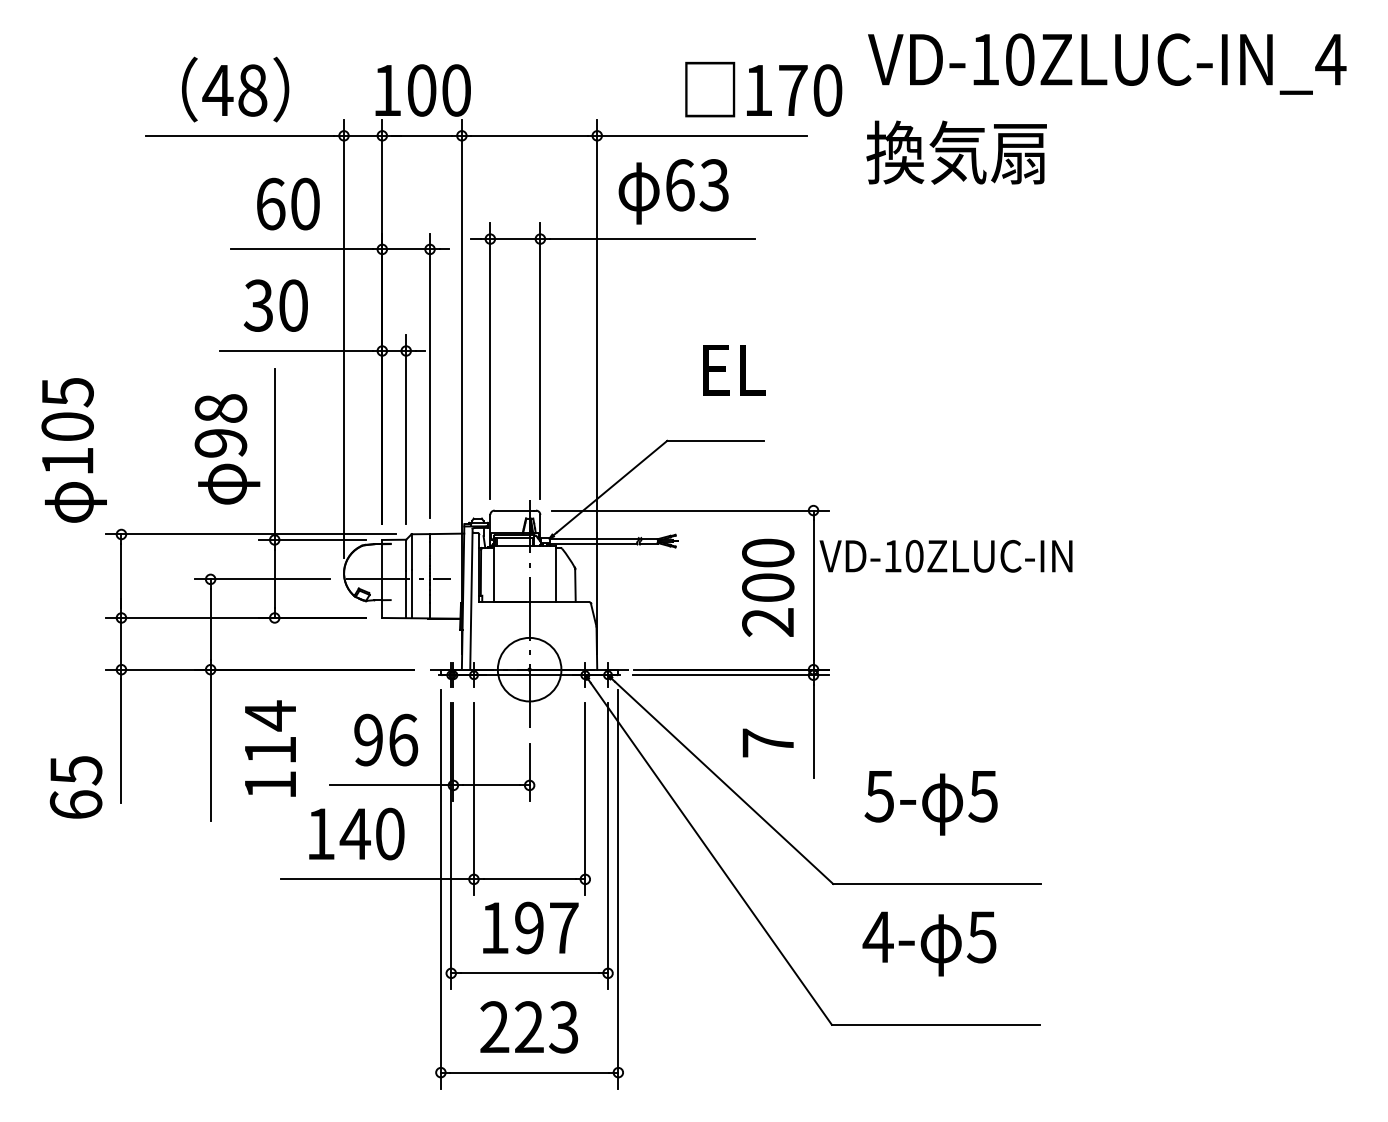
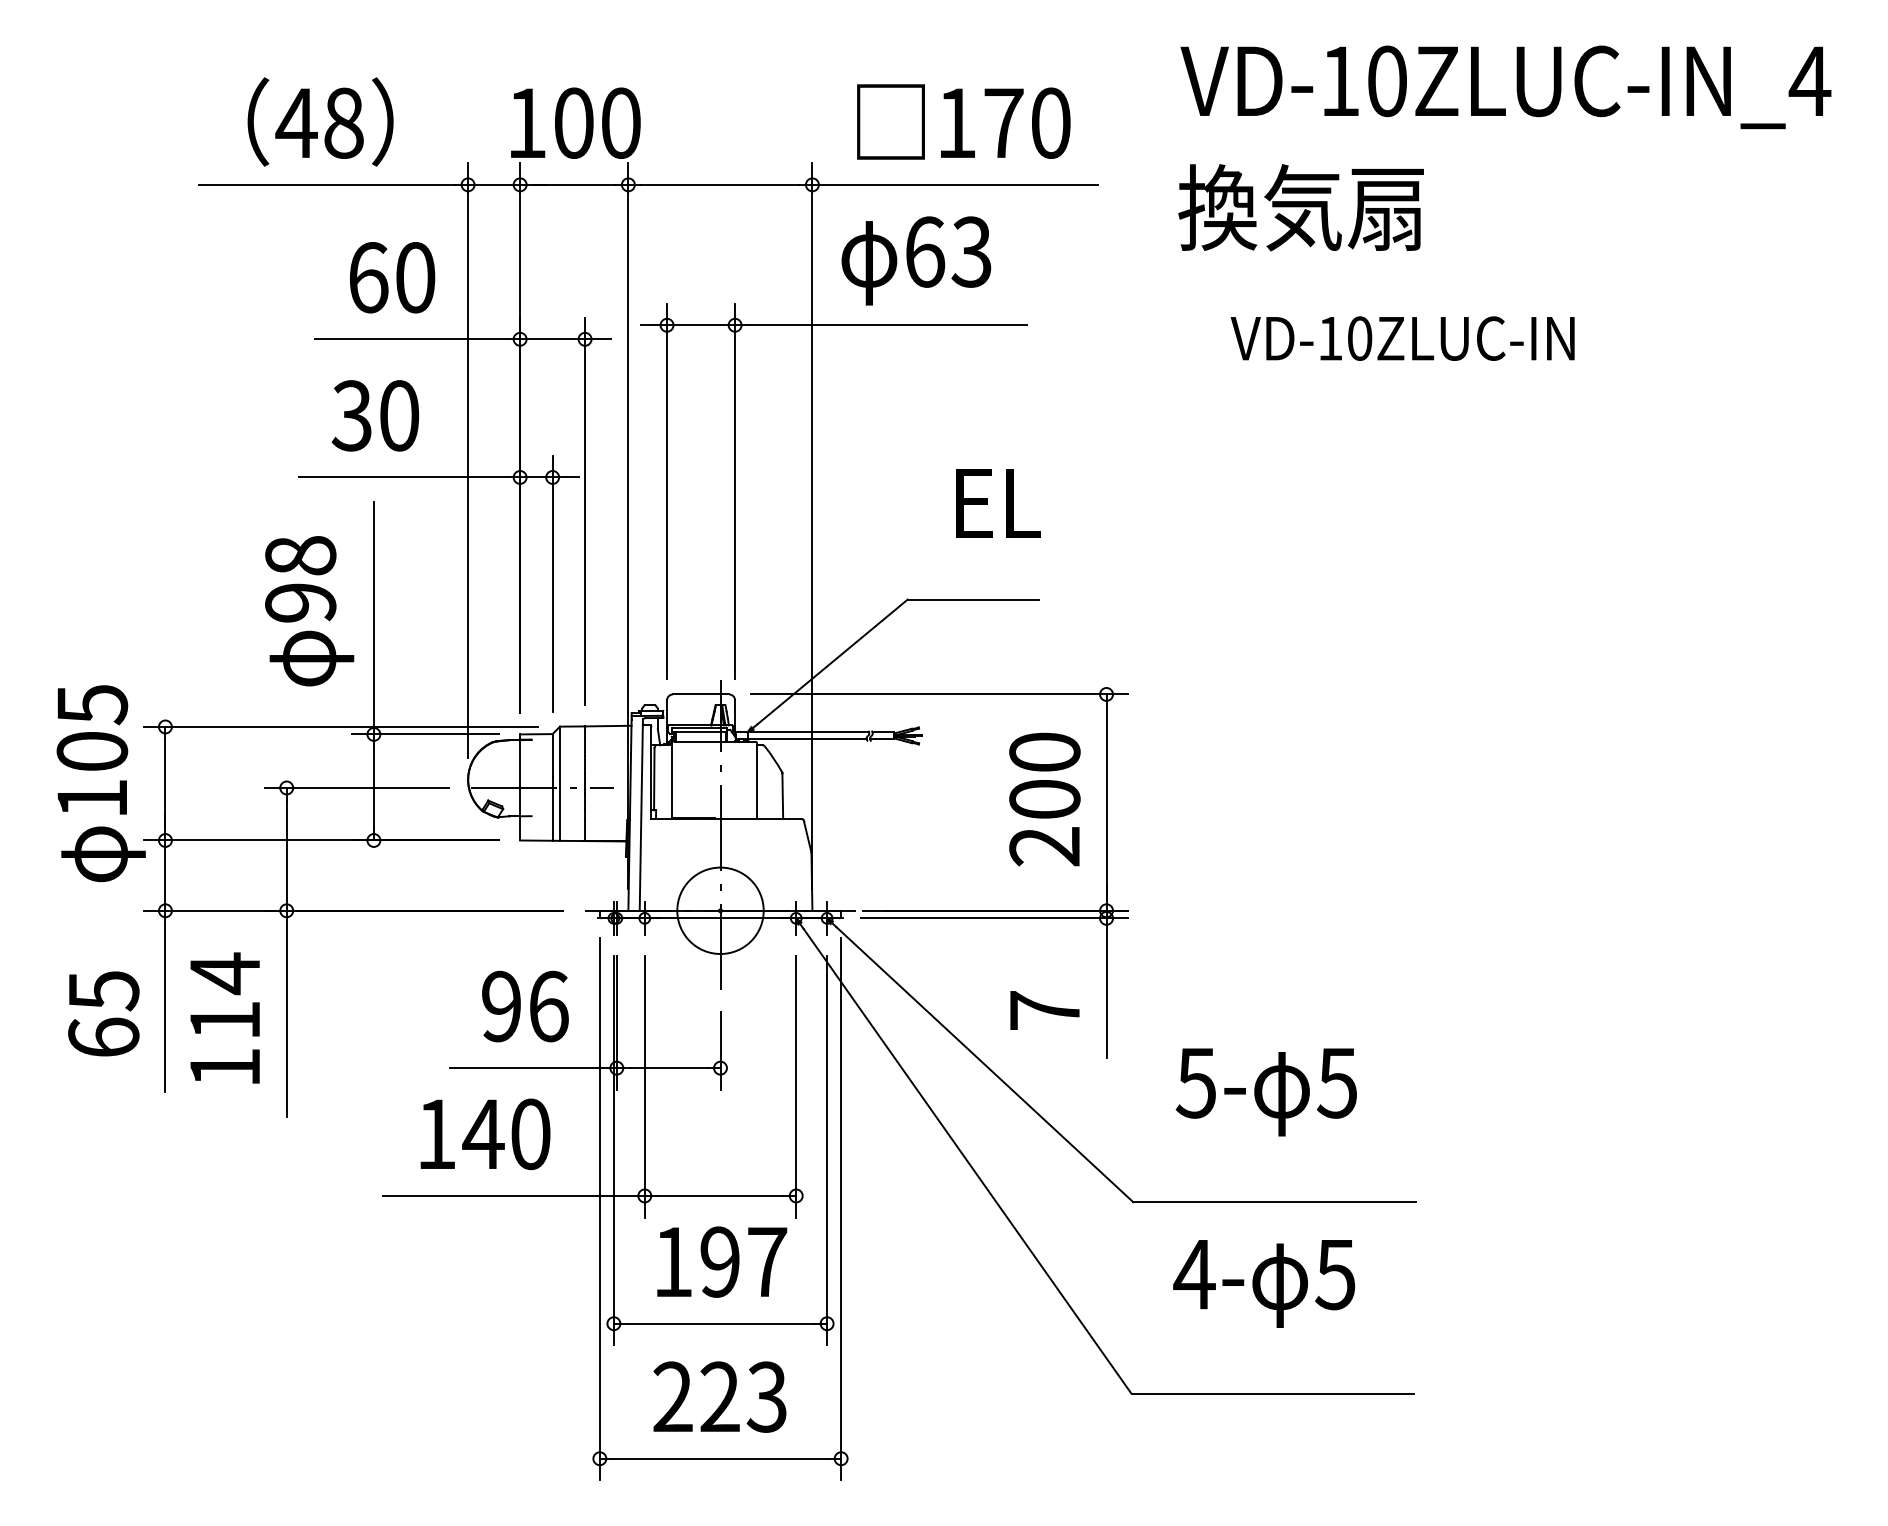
text: (763, 89) -> (963, 121), moved
text: (73, 450) -> (100, 783), moved
text: (945, 556) -> (1402, 338), moved
text: (270, 748) -> (224, 1017), moved
text: (75, 787) -> (103, 1013), moved

